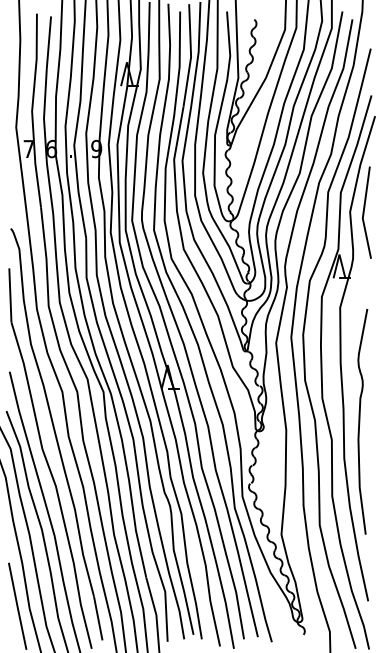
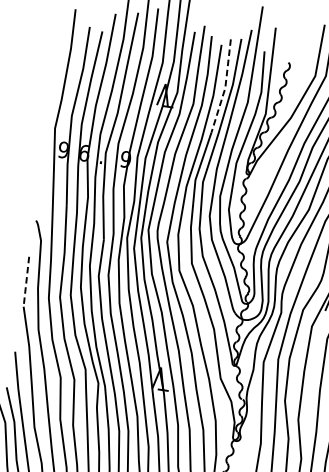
line: (191, 57) -> (225, 88), solid -> dashed
text: (28, 148) -> (63, 149), 7 -> 9
line: (10, 295) -> (26, 281), solid -> dashed

